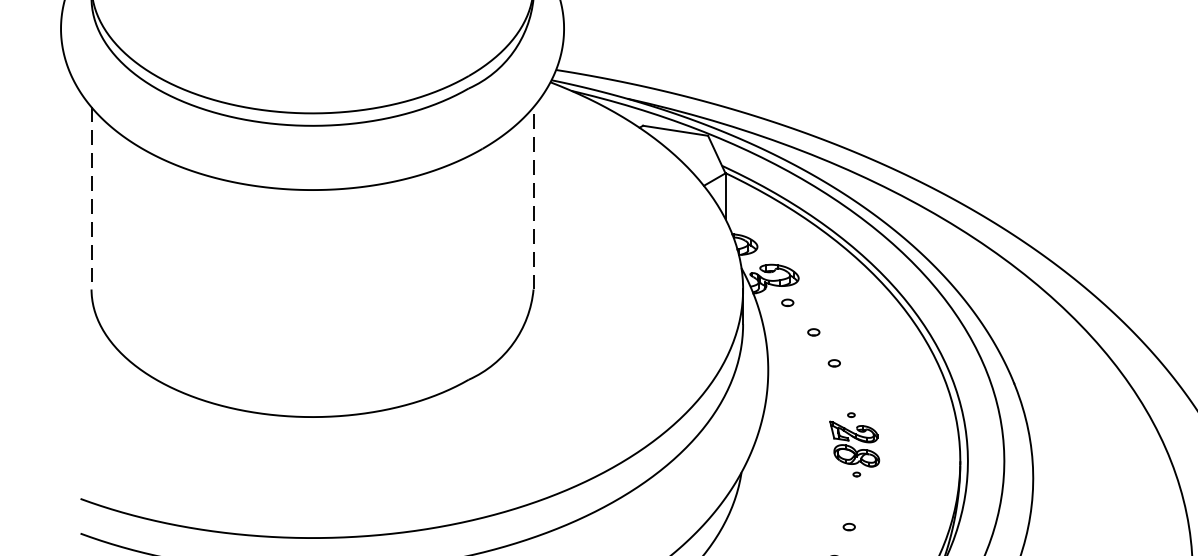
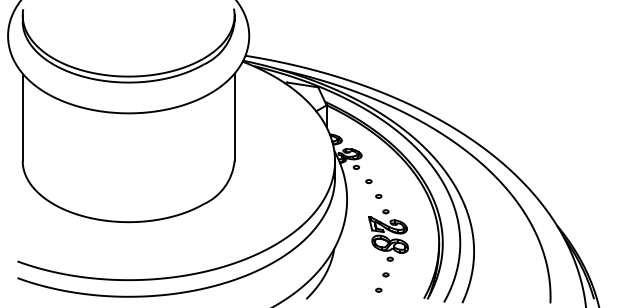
line: (91, 198) -> (22, 117), dashed -> solid
line: (533, 198) -> (234, 117), dashed -> solid
part: (854, 444) -> (388, 235), size x1.67

